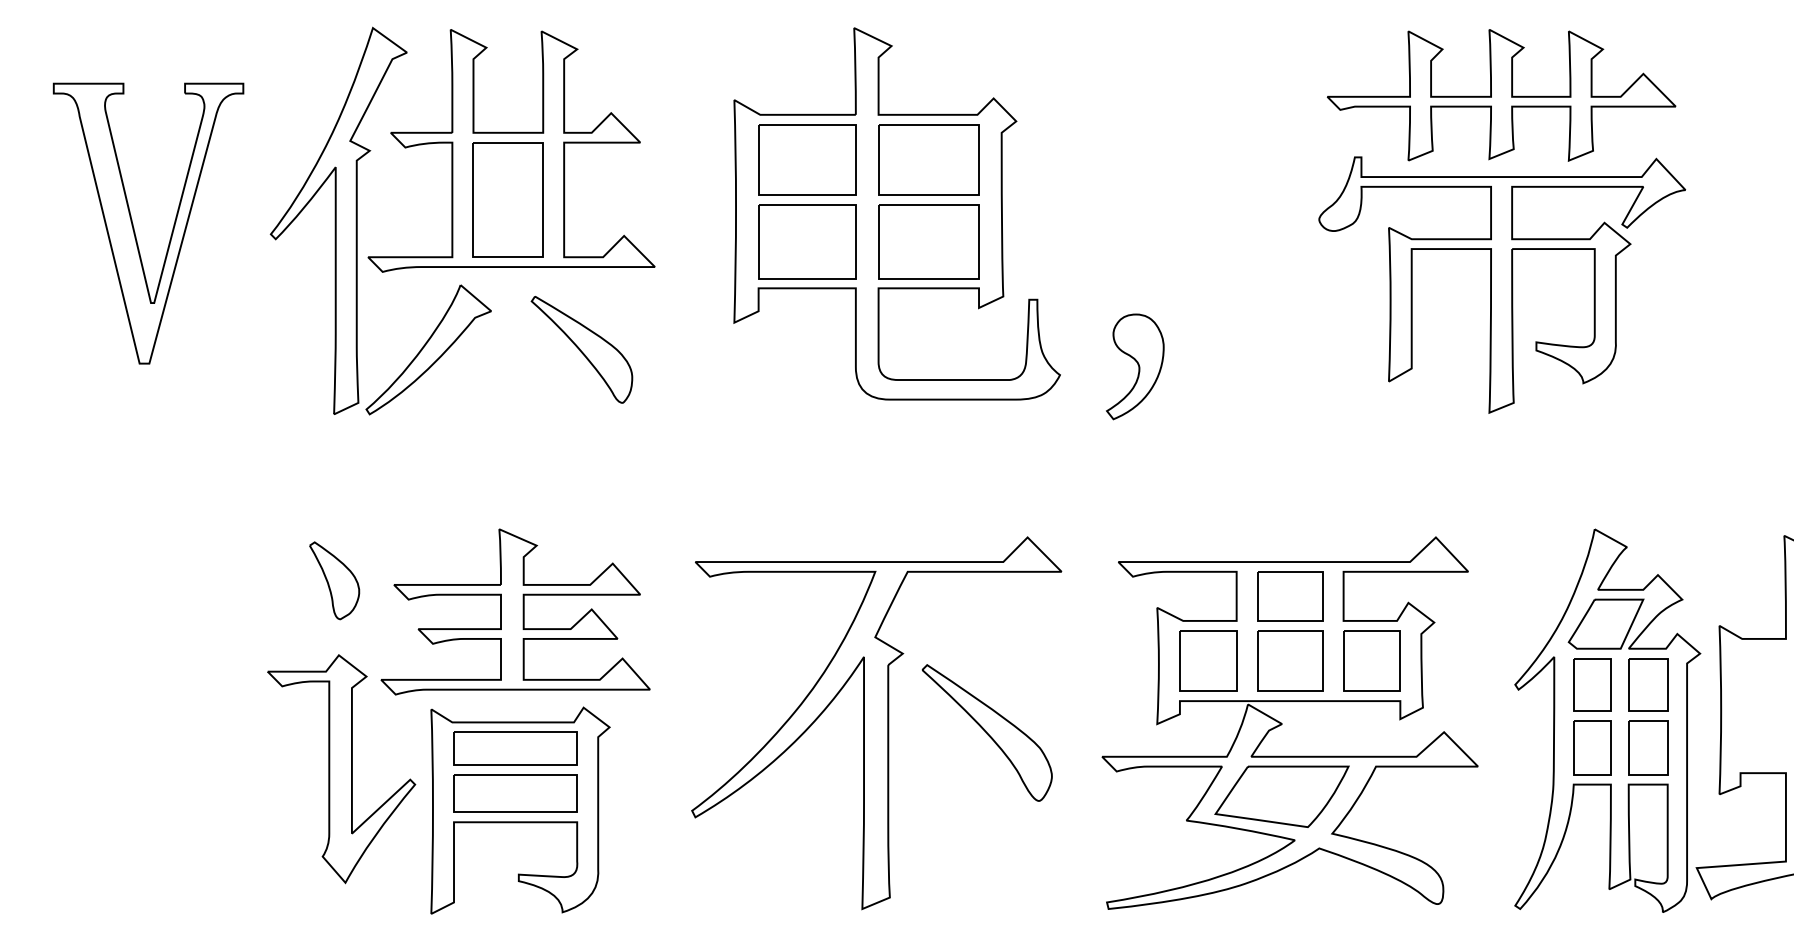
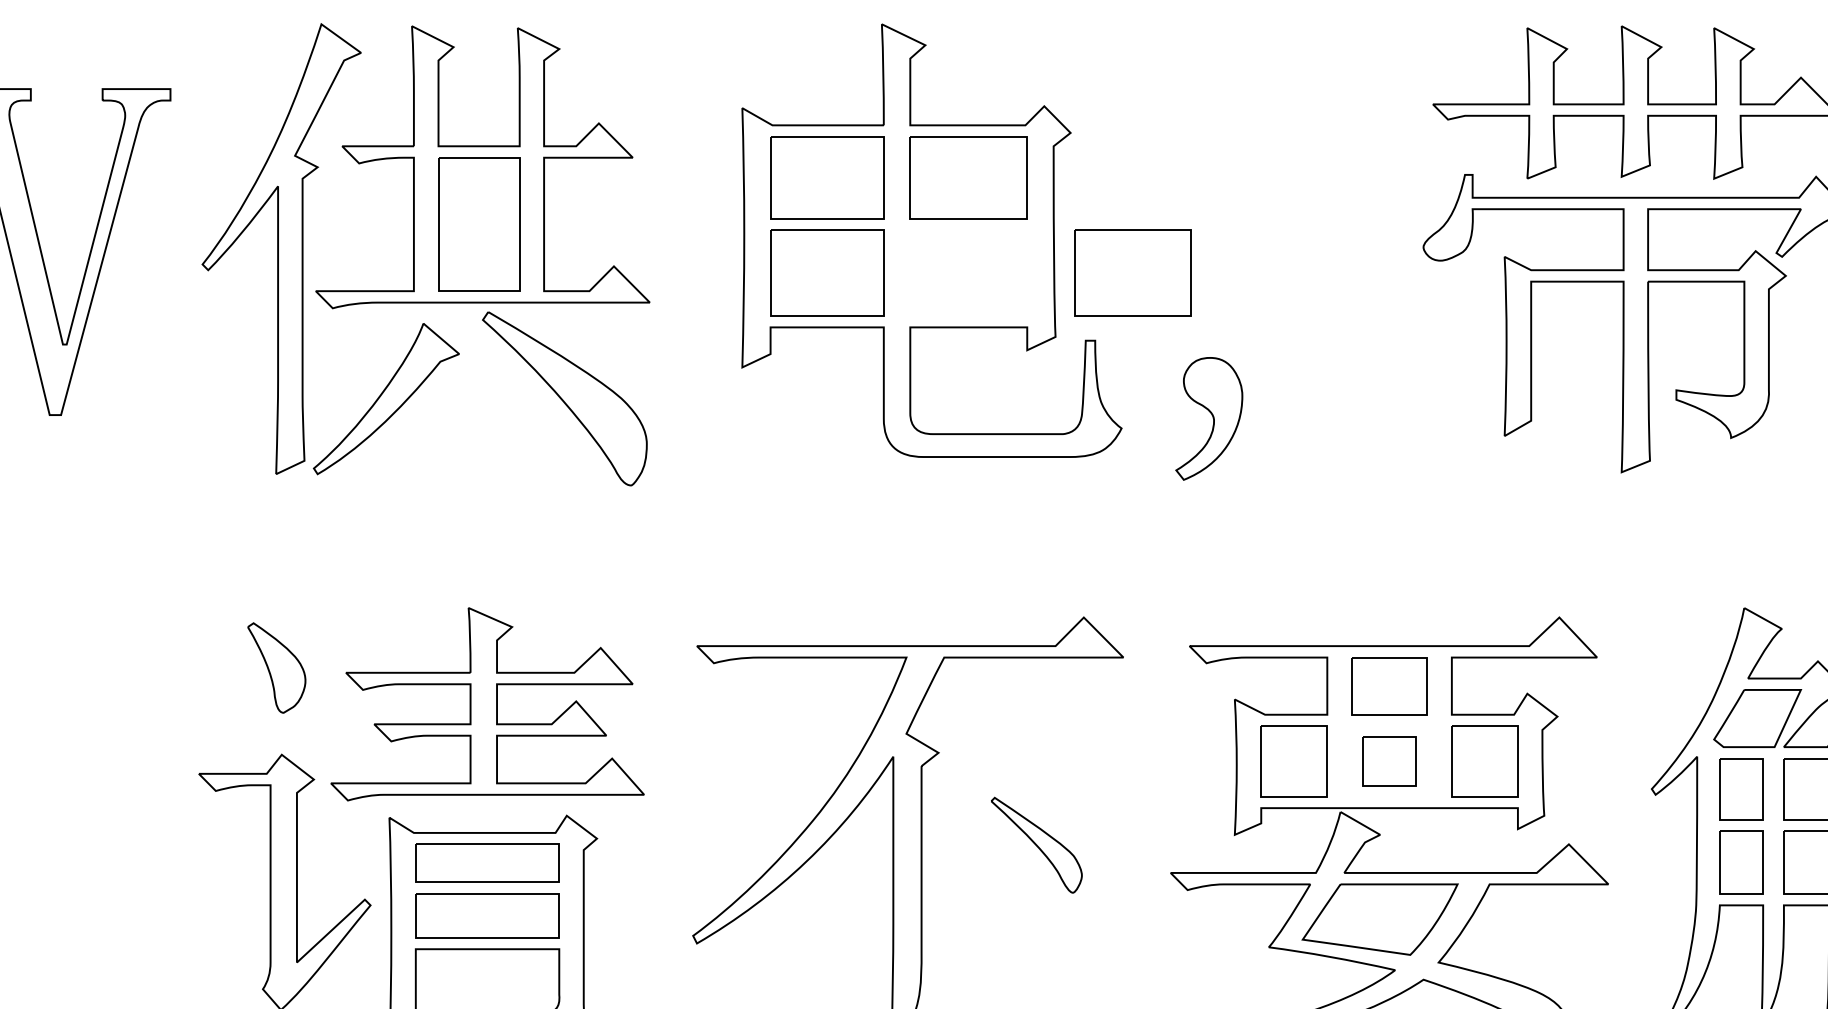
part: (928, 241) -> (1132, 272), moved
part: (581, 349) -> (564, 398), size x1.4
part: (1290, 660) -> (1390, 760), size x0.7
part: (986, 732) -> (1035, 844), size x0.6

